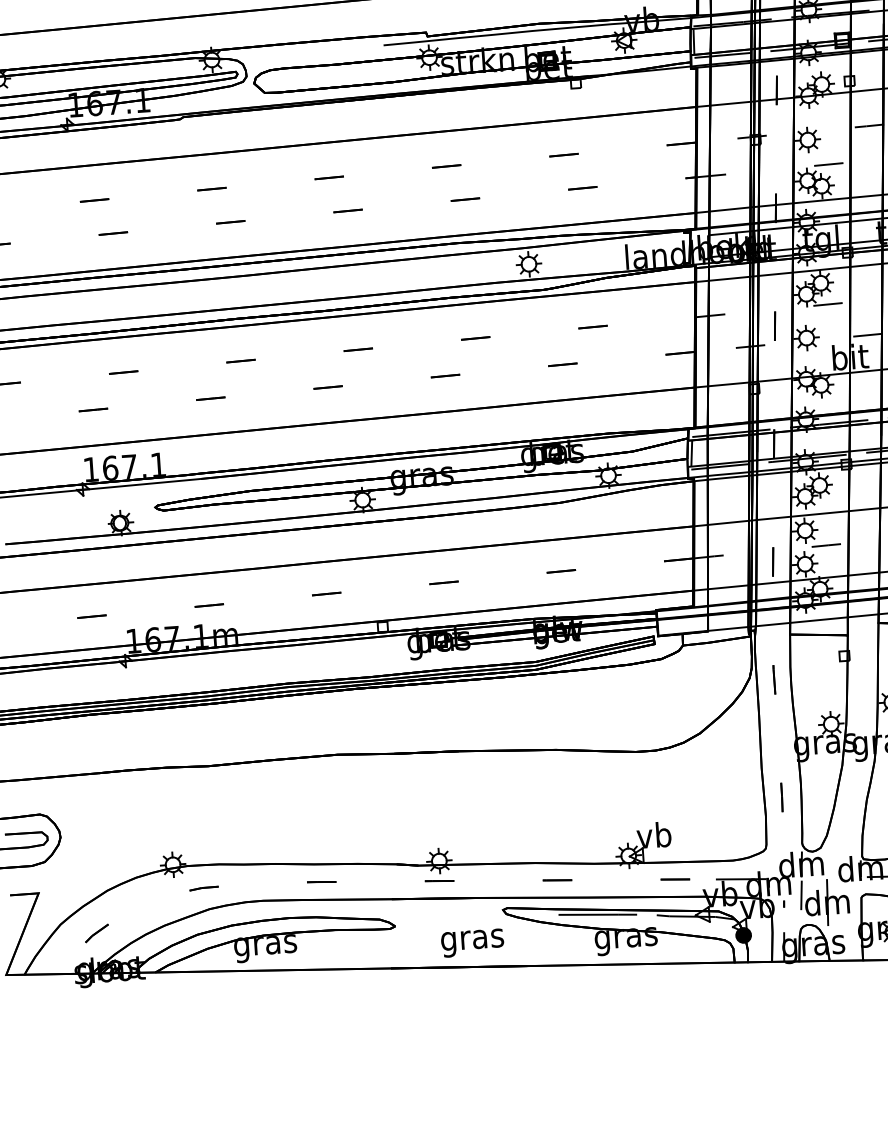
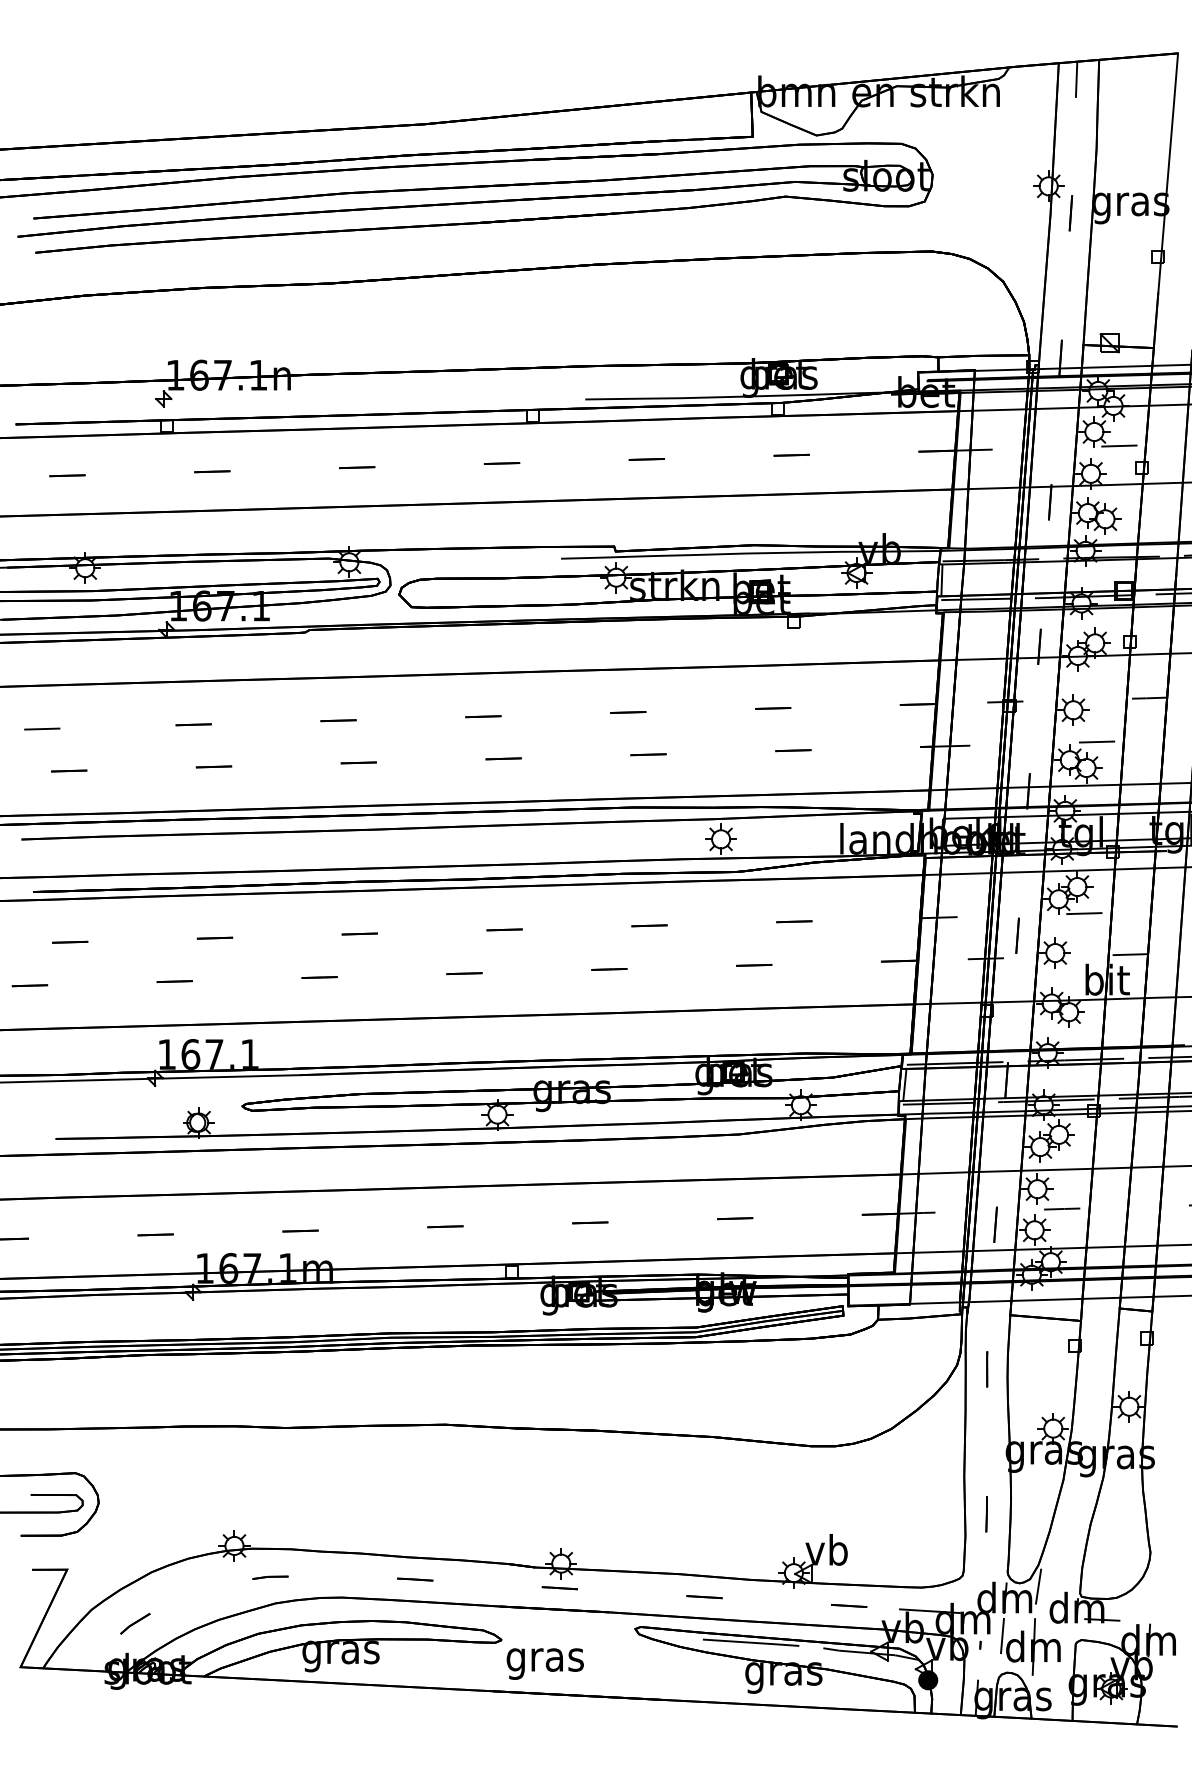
line: (827, 852) -> (1038, 1585), added
text: (472, 942) -> (544, 1663), moved

